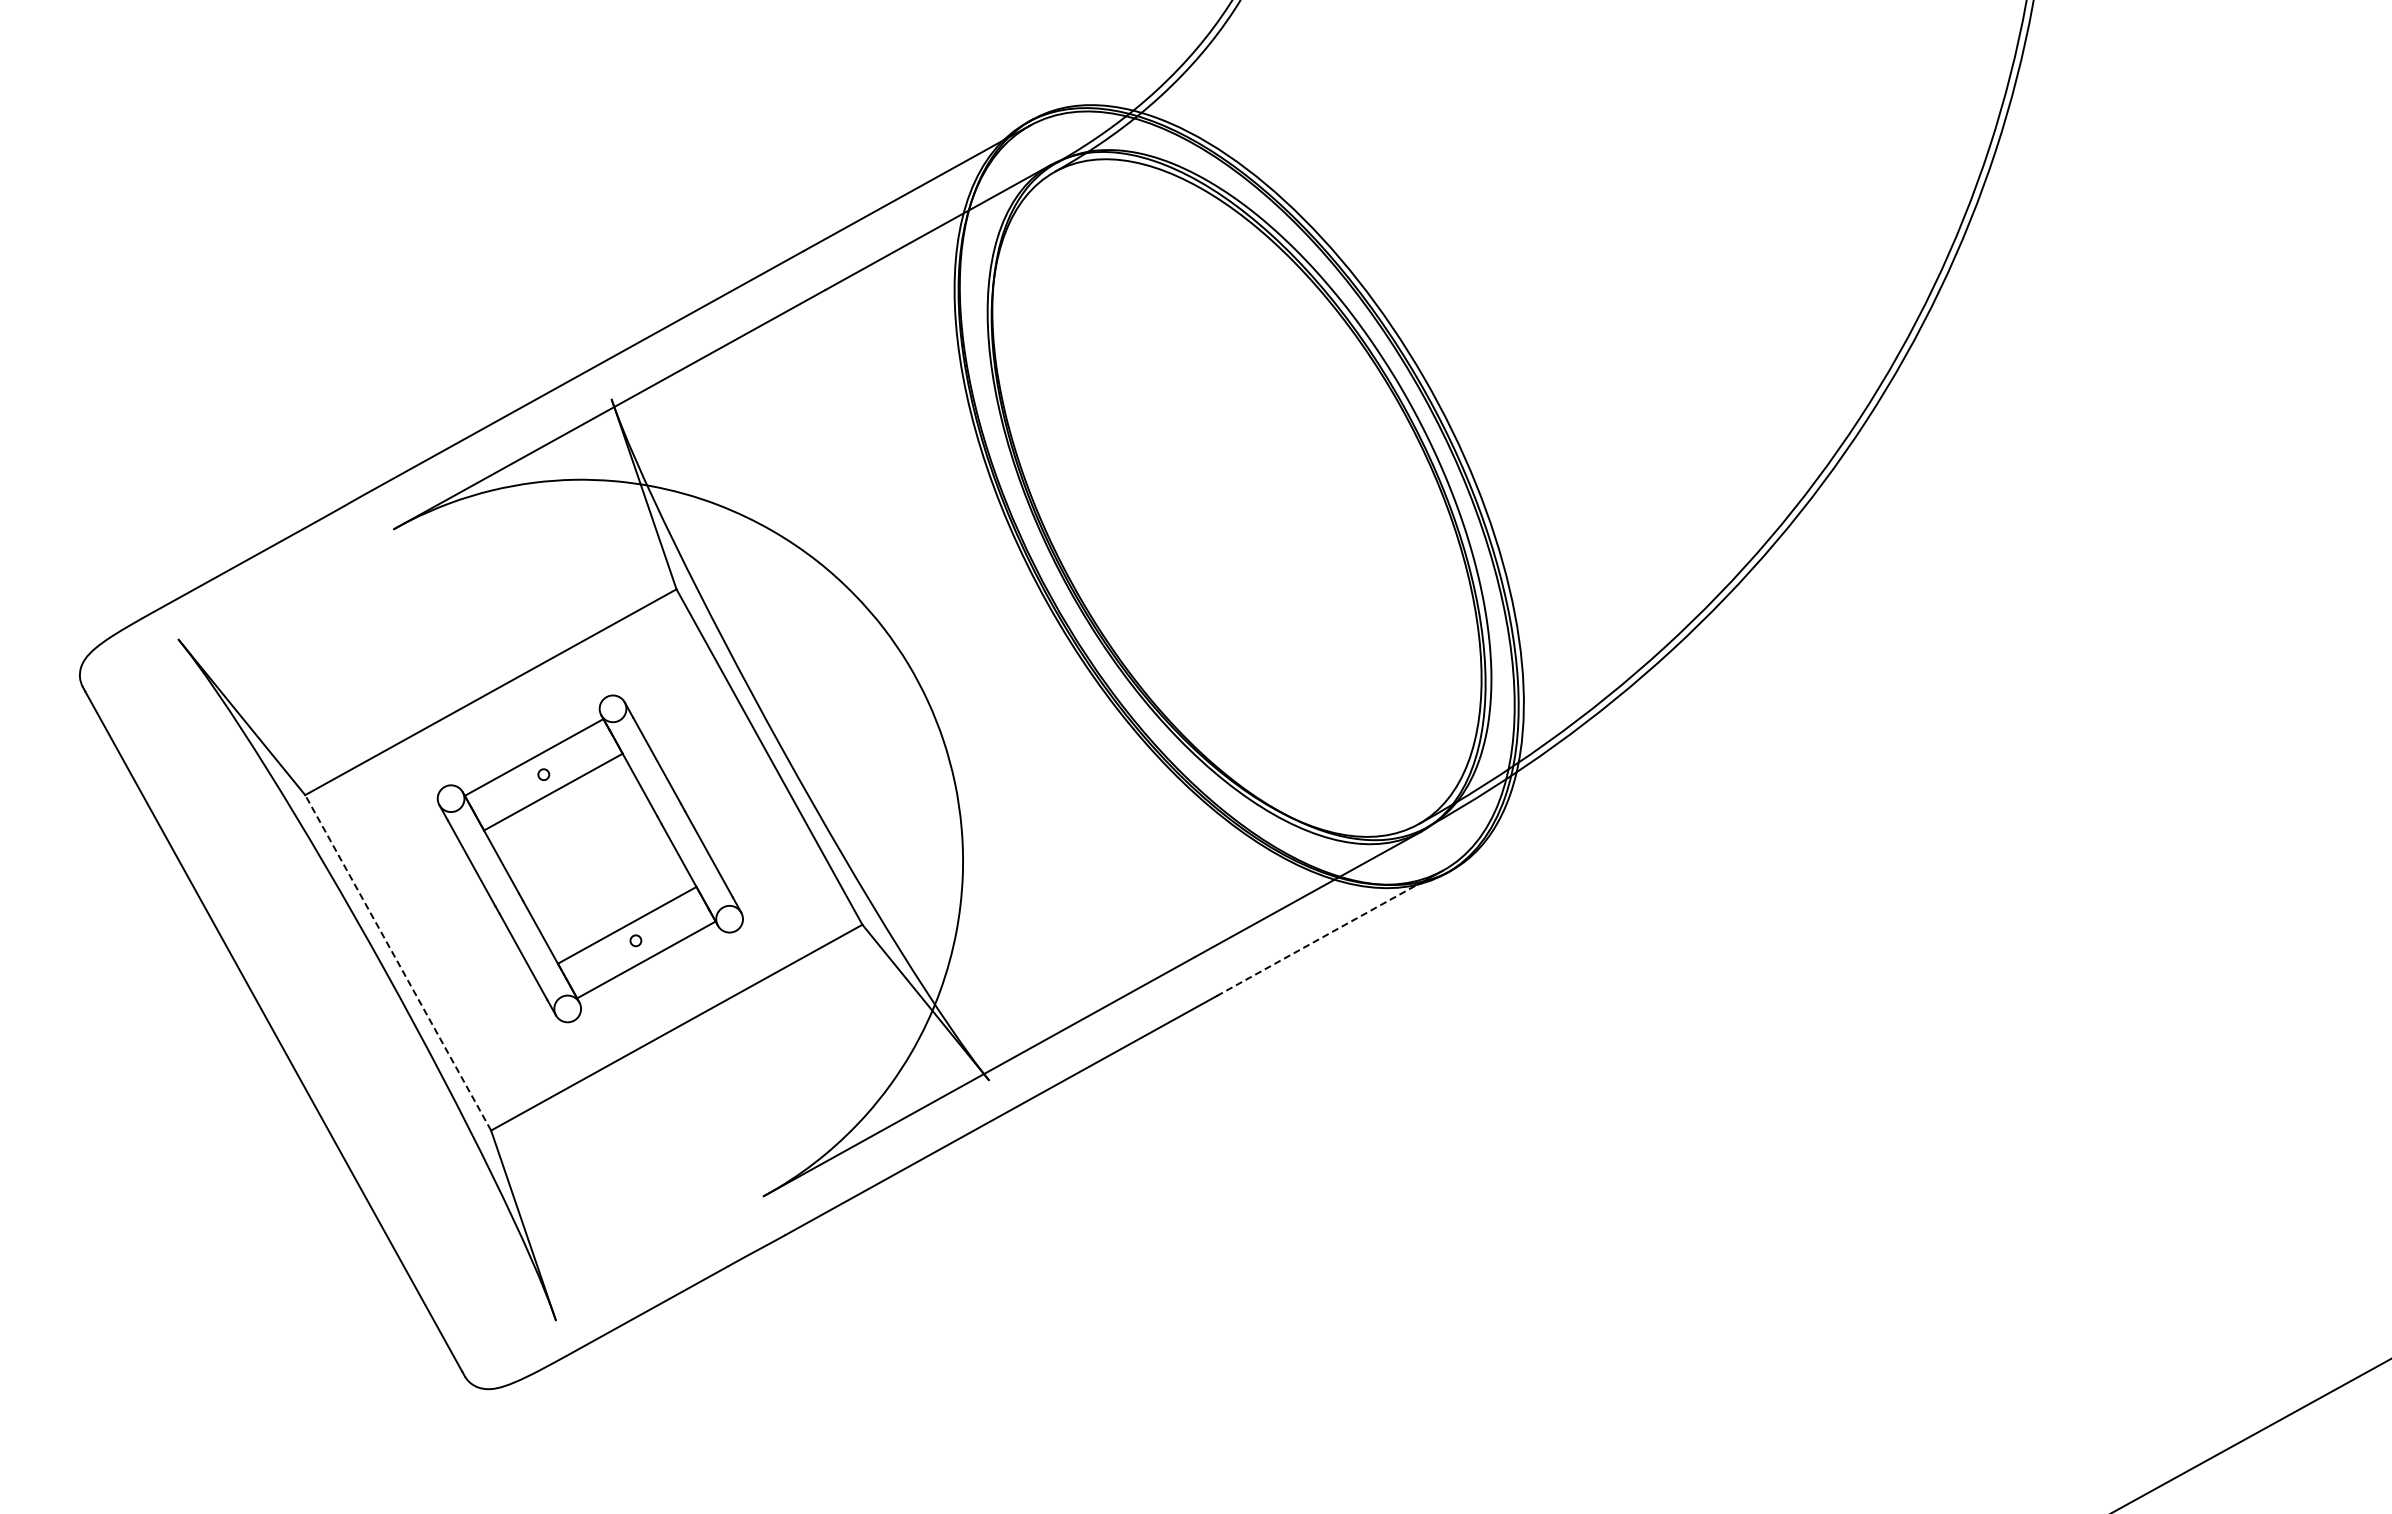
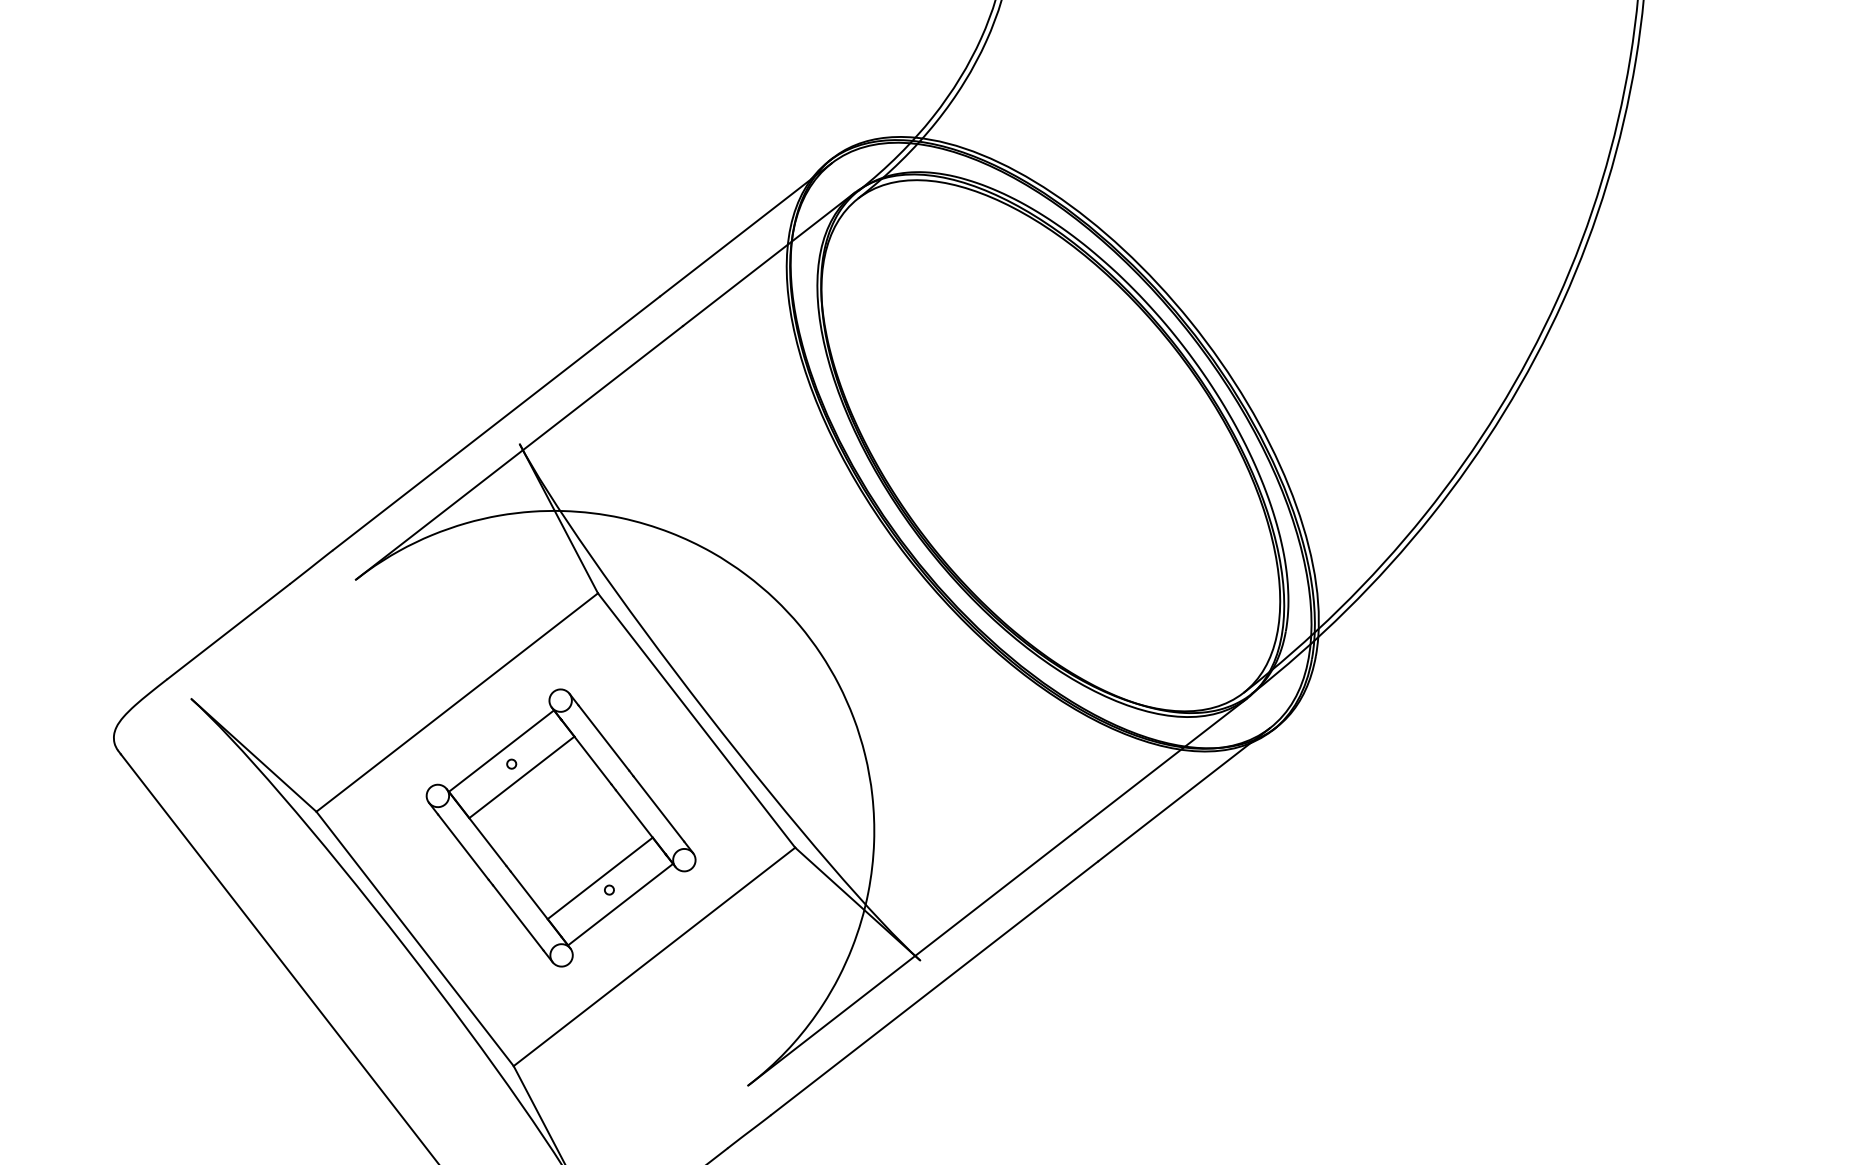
line: (1317, 940) -> (1174, 802), dashed -> solid
line: (398, 962) -> (415, 938), dashed -> solid

